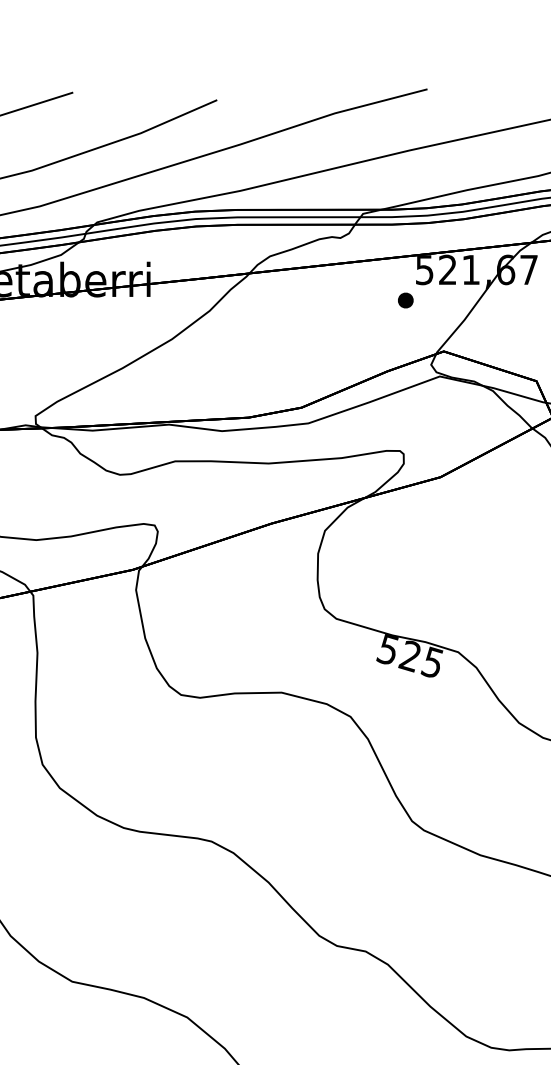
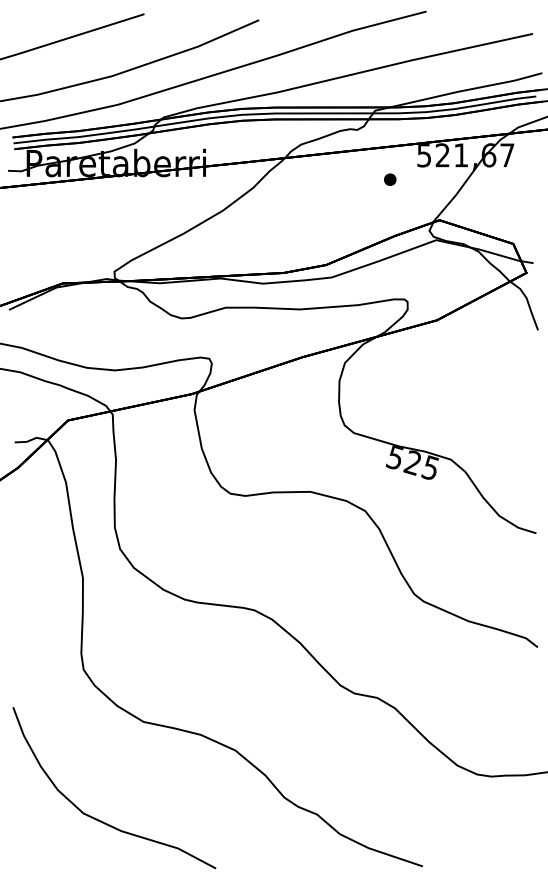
part: (406, 300) -> (390, 179), moved

